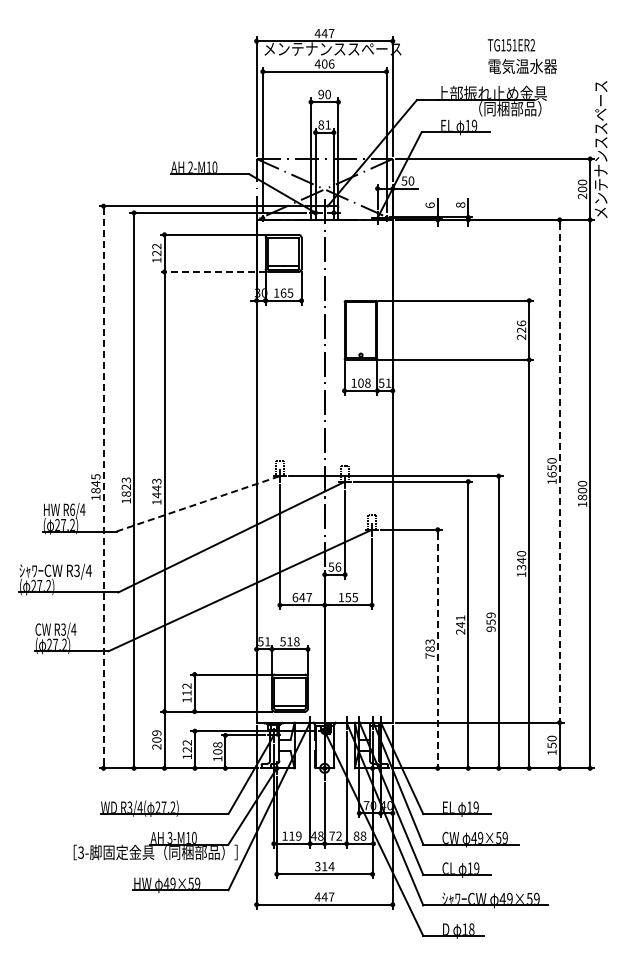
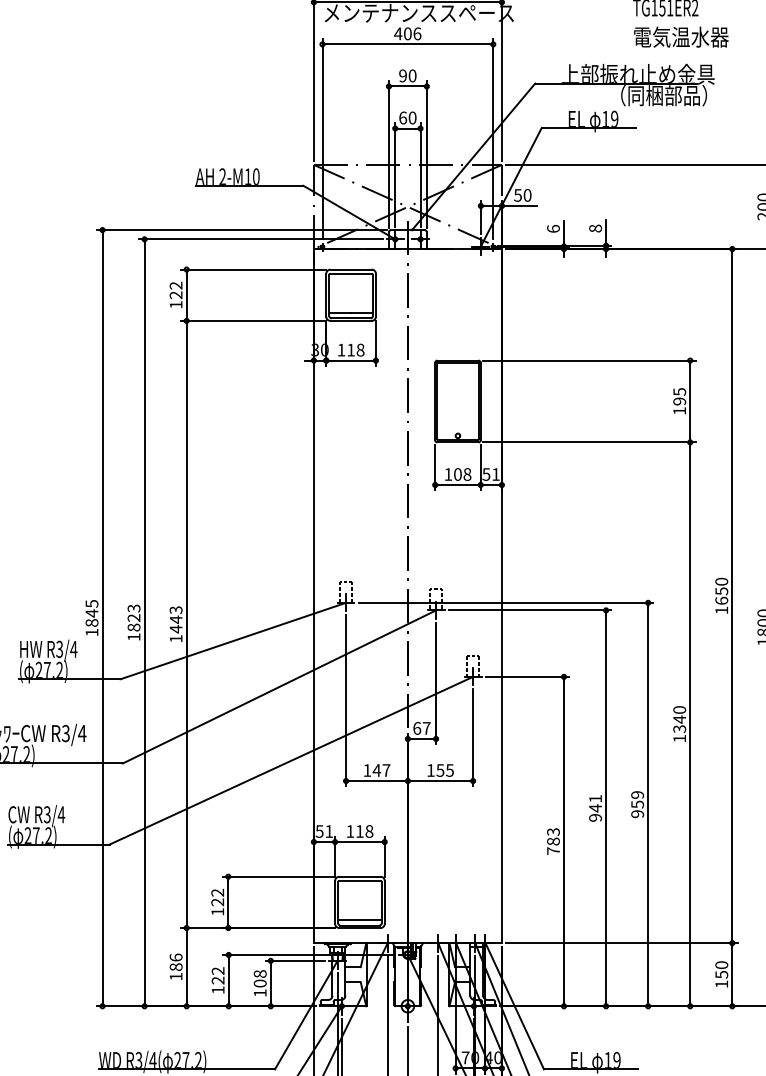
text: (324, 124) -> (407, 117), 81 -> 60
line: (212, 271) -> (252, 320), dashed -> solid
text: (286, 292) -> (355, 349), 165 -> 118
text: (521, 329) -> (679, 400), 226 -> 195
line: (559, 471) -> (732, 596), dashed -> solid
line: (103, 486) -> (102, 617), dashed -> solid
line: (198, 503) -> (233, 640), dashed -> solid
text: (72, 509) -> (59, 648), R6/4 -> R3/4
text: (334, 566) -> (421, 727), 56 -> 67
text: (295, 597) -> (367, 770), 647 -> 147
text: (460, 631) -> (595, 817), 241 -> 941
text: (282, 641) -> (349, 831), 518 -> 118
line: (437, 649) -> (563, 842), dashed -> solid
text: (186, 692) -> (217, 901), 112 -> 122
text: (156, 739) -> (175, 966), 209 -> 186

